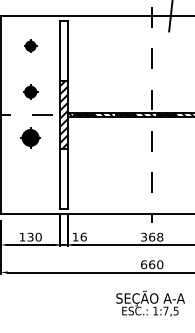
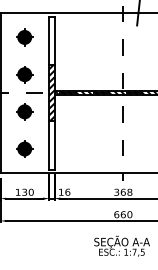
part: (30, 46) -> (24, 37), size x1.67
part: (30, 91) -> (24, 74), size x1.43
part: (30, 183) -> (24, 148), added

